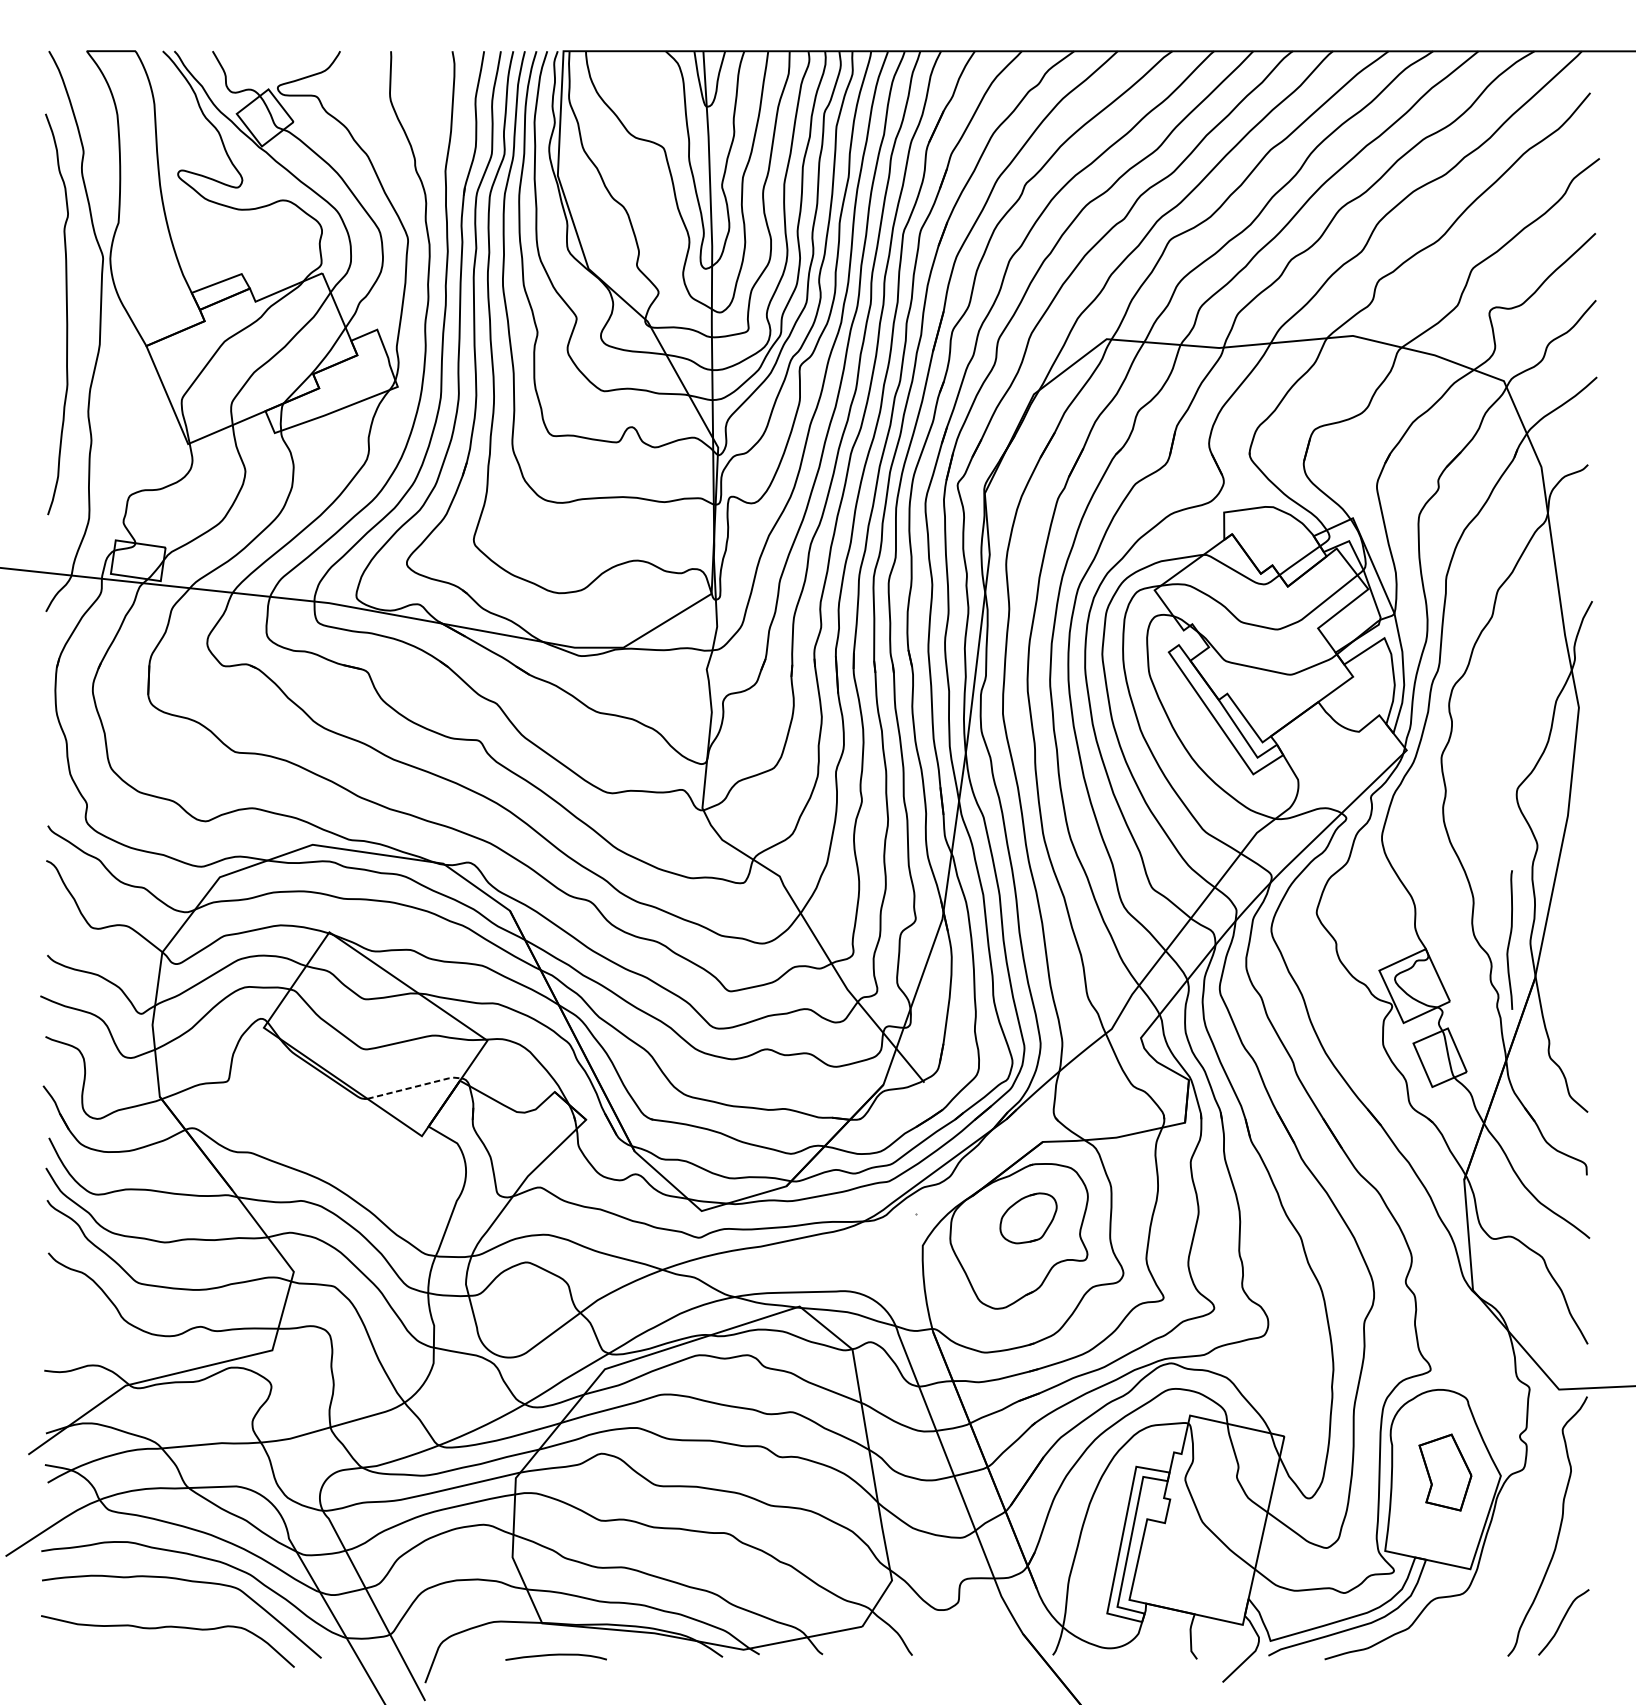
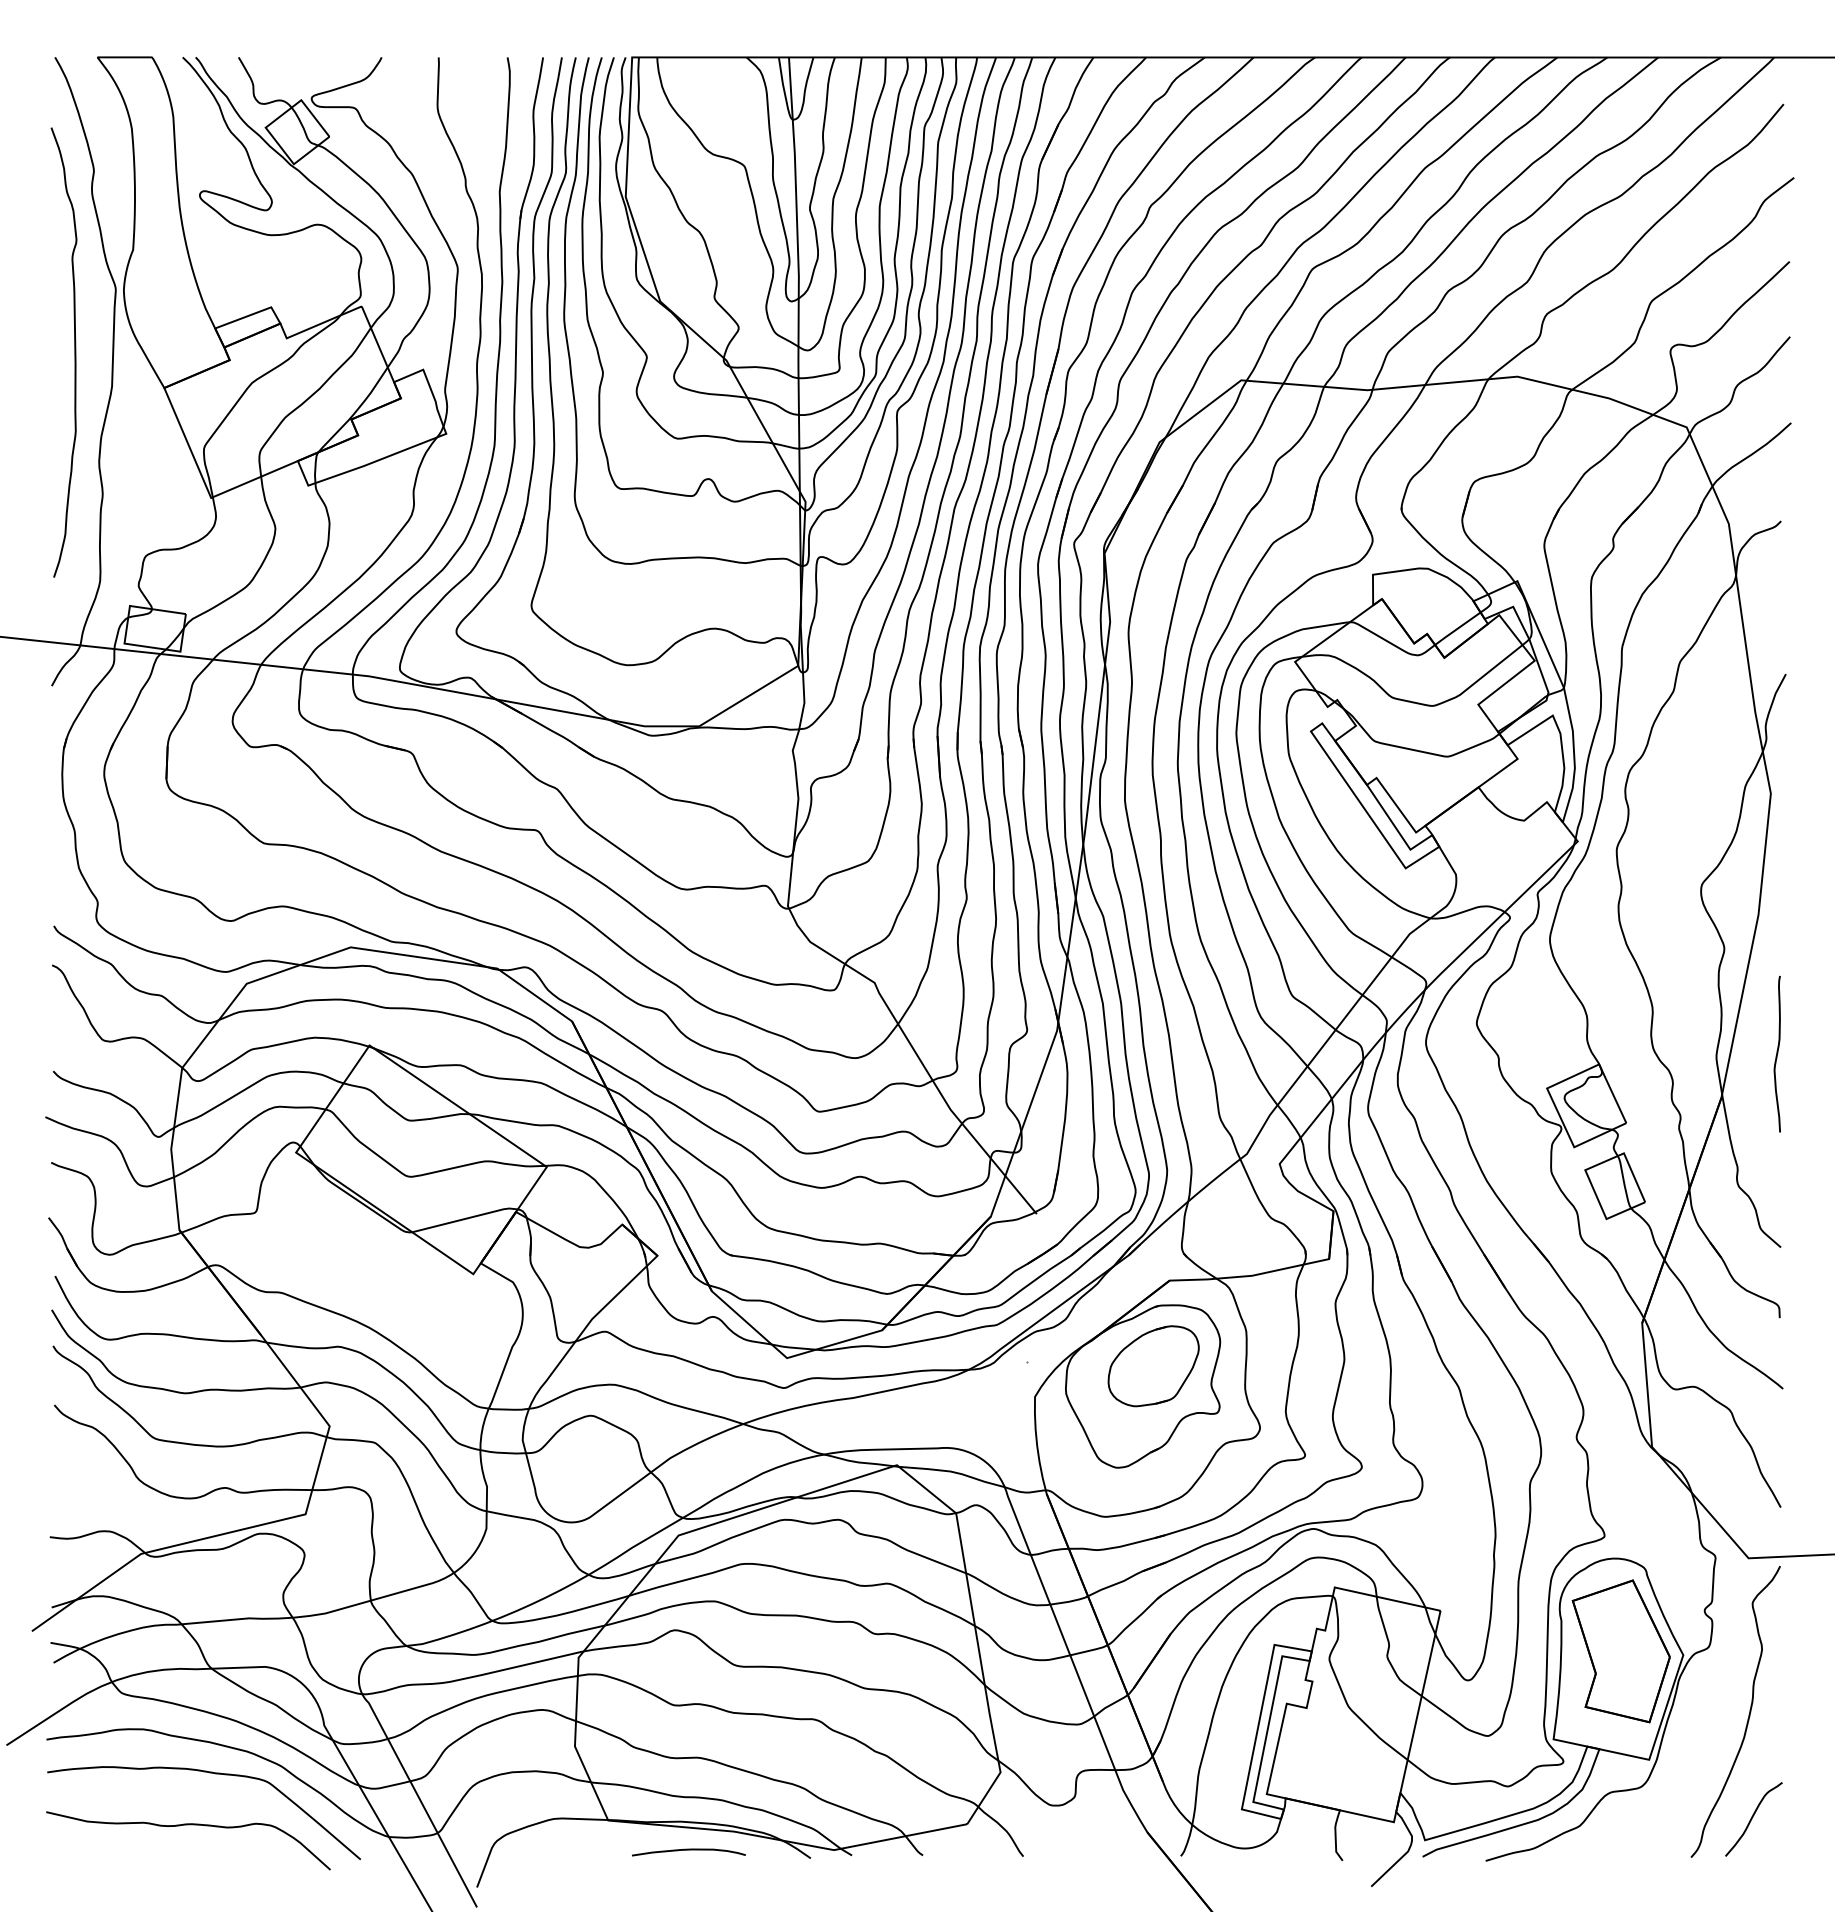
curve: (1509, 939) -> (1776, 1053), moved
line: (415, 1086) -> (466, 1218), dashed -> solid
part: (1028, 1218) -> (1153, 1366), size x1.43
part: (1444, 1472) -> (1620, 1651), size x1.67
curve: (555, 1655) -> (688, 1850), moved

